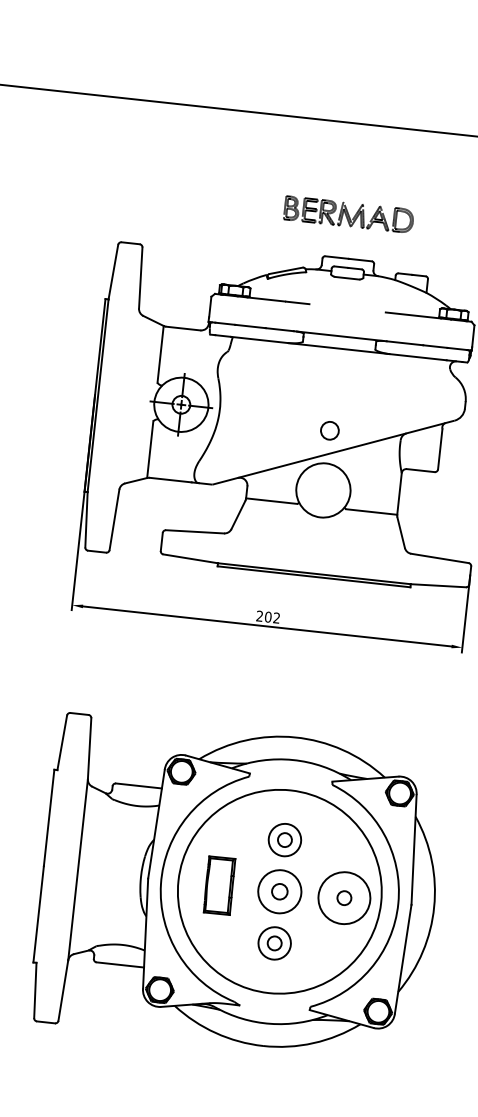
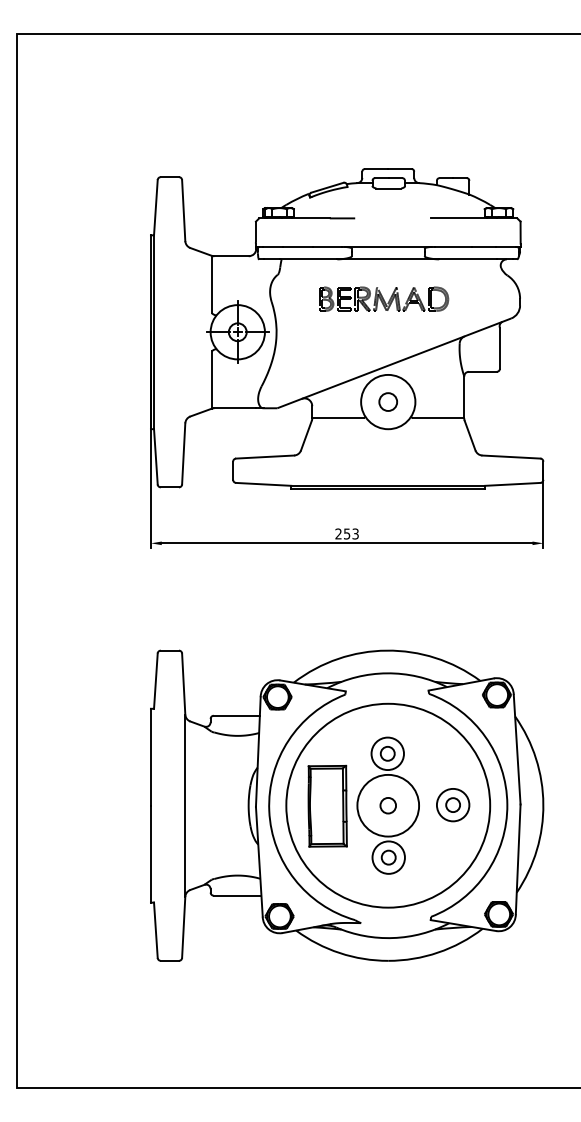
part: (349, 214) -> (384, 298), moved
circle: (329, 430) -> (387, 401), moved
text: (271, 617) -> (350, 533), 202 -> 253
part: (219, 884) -> (327, 805), size x1.43
circle: (280, 891) -> (388, 805), size x1.43
circle: (343, 897) -> (452, 804), size x0.62

